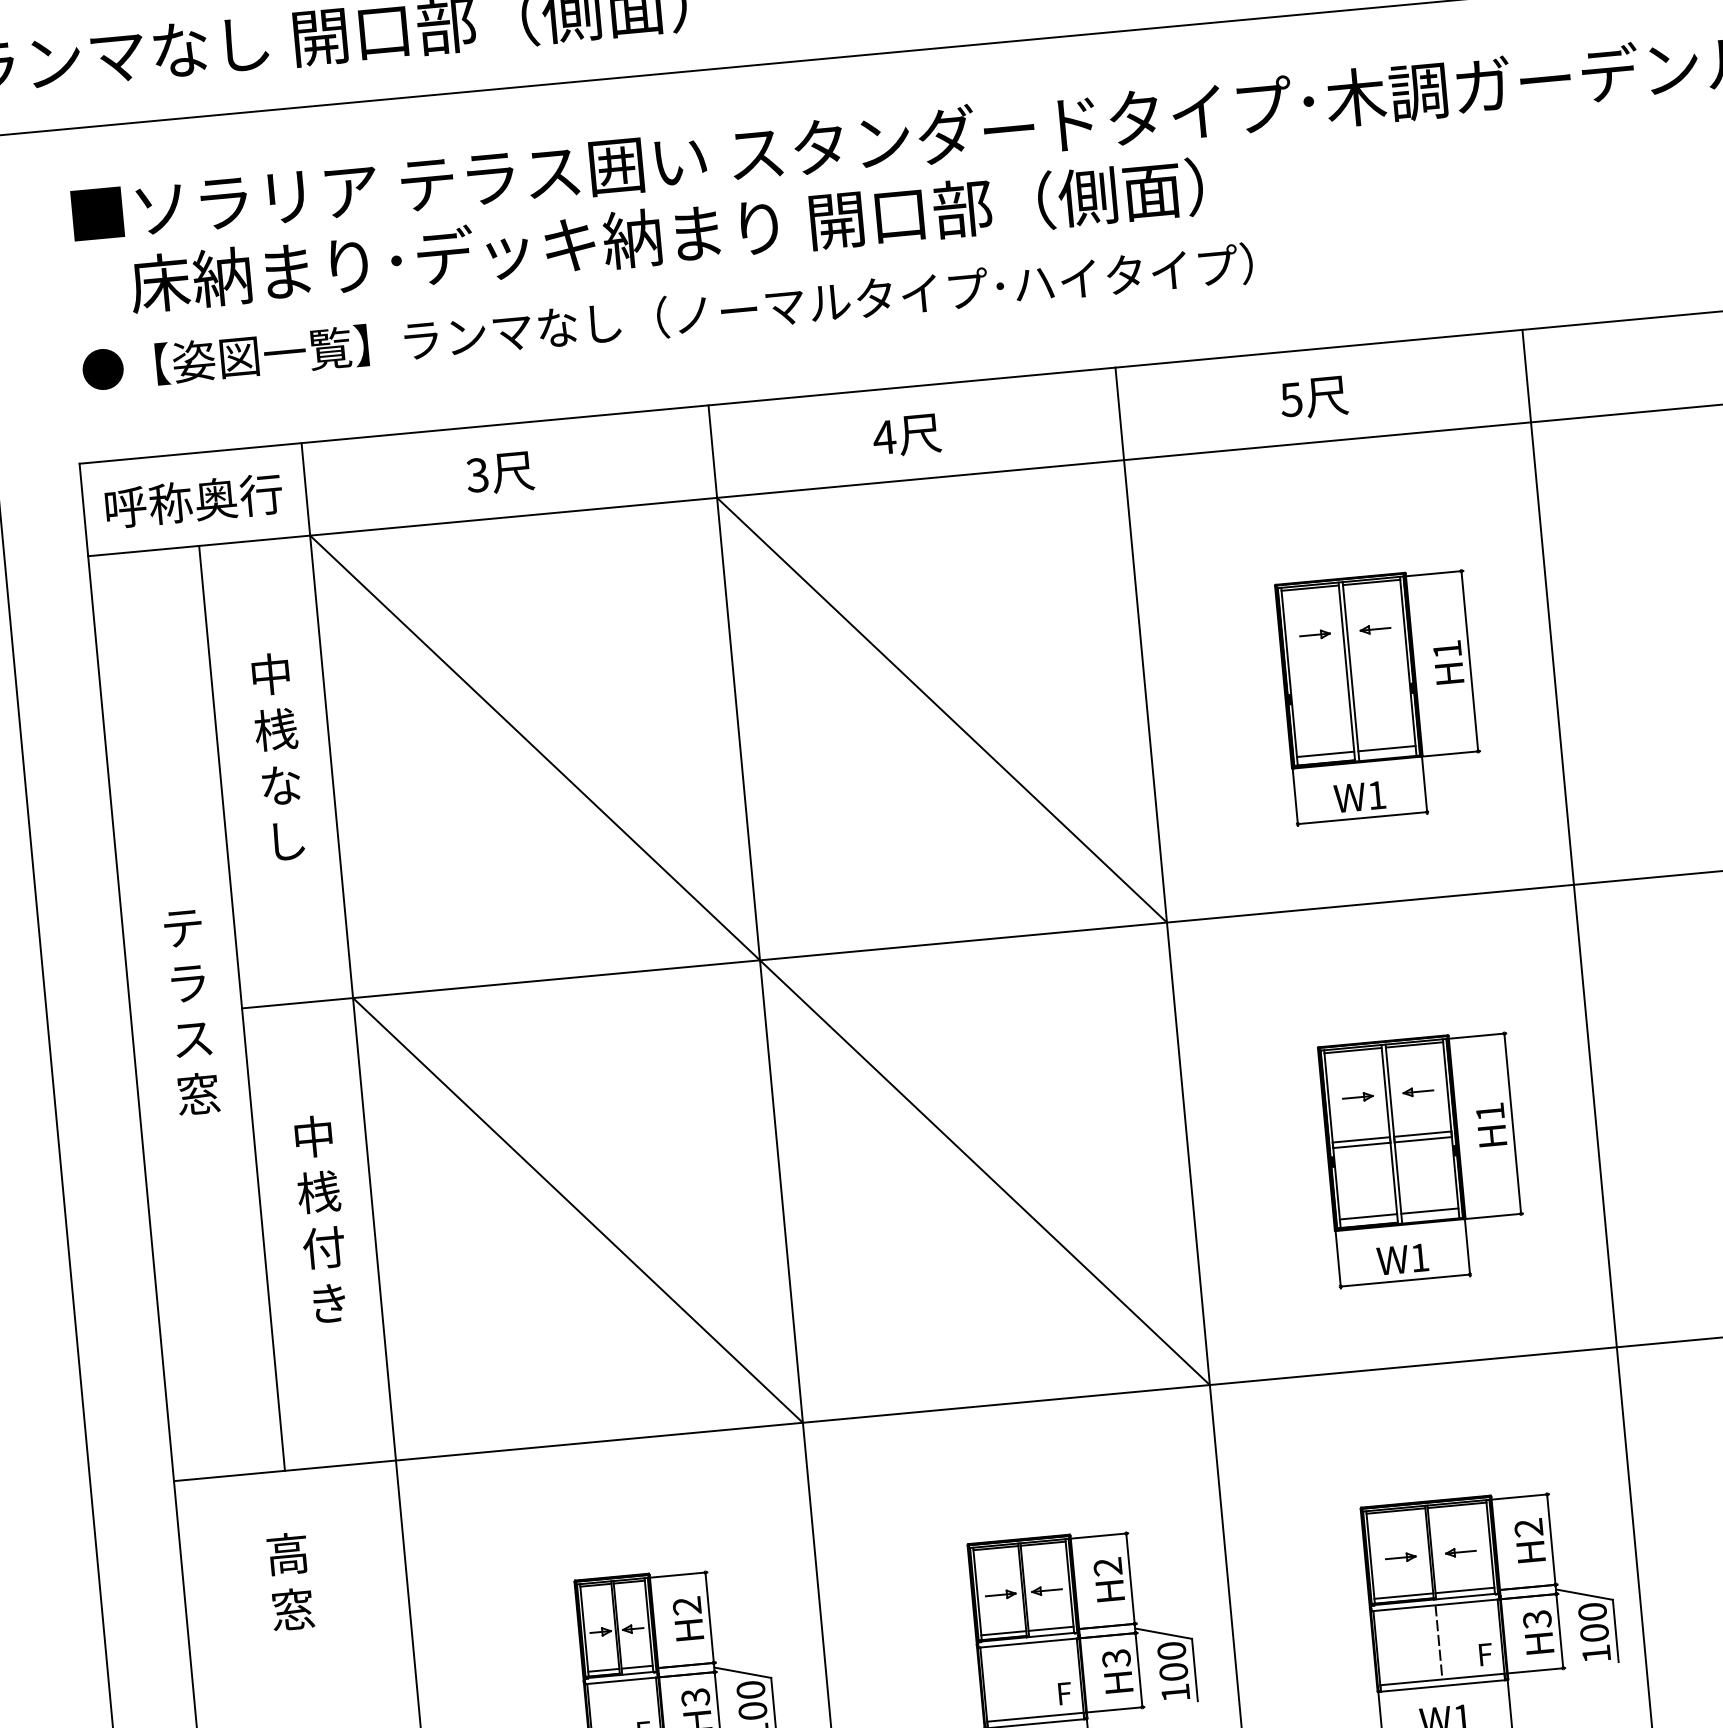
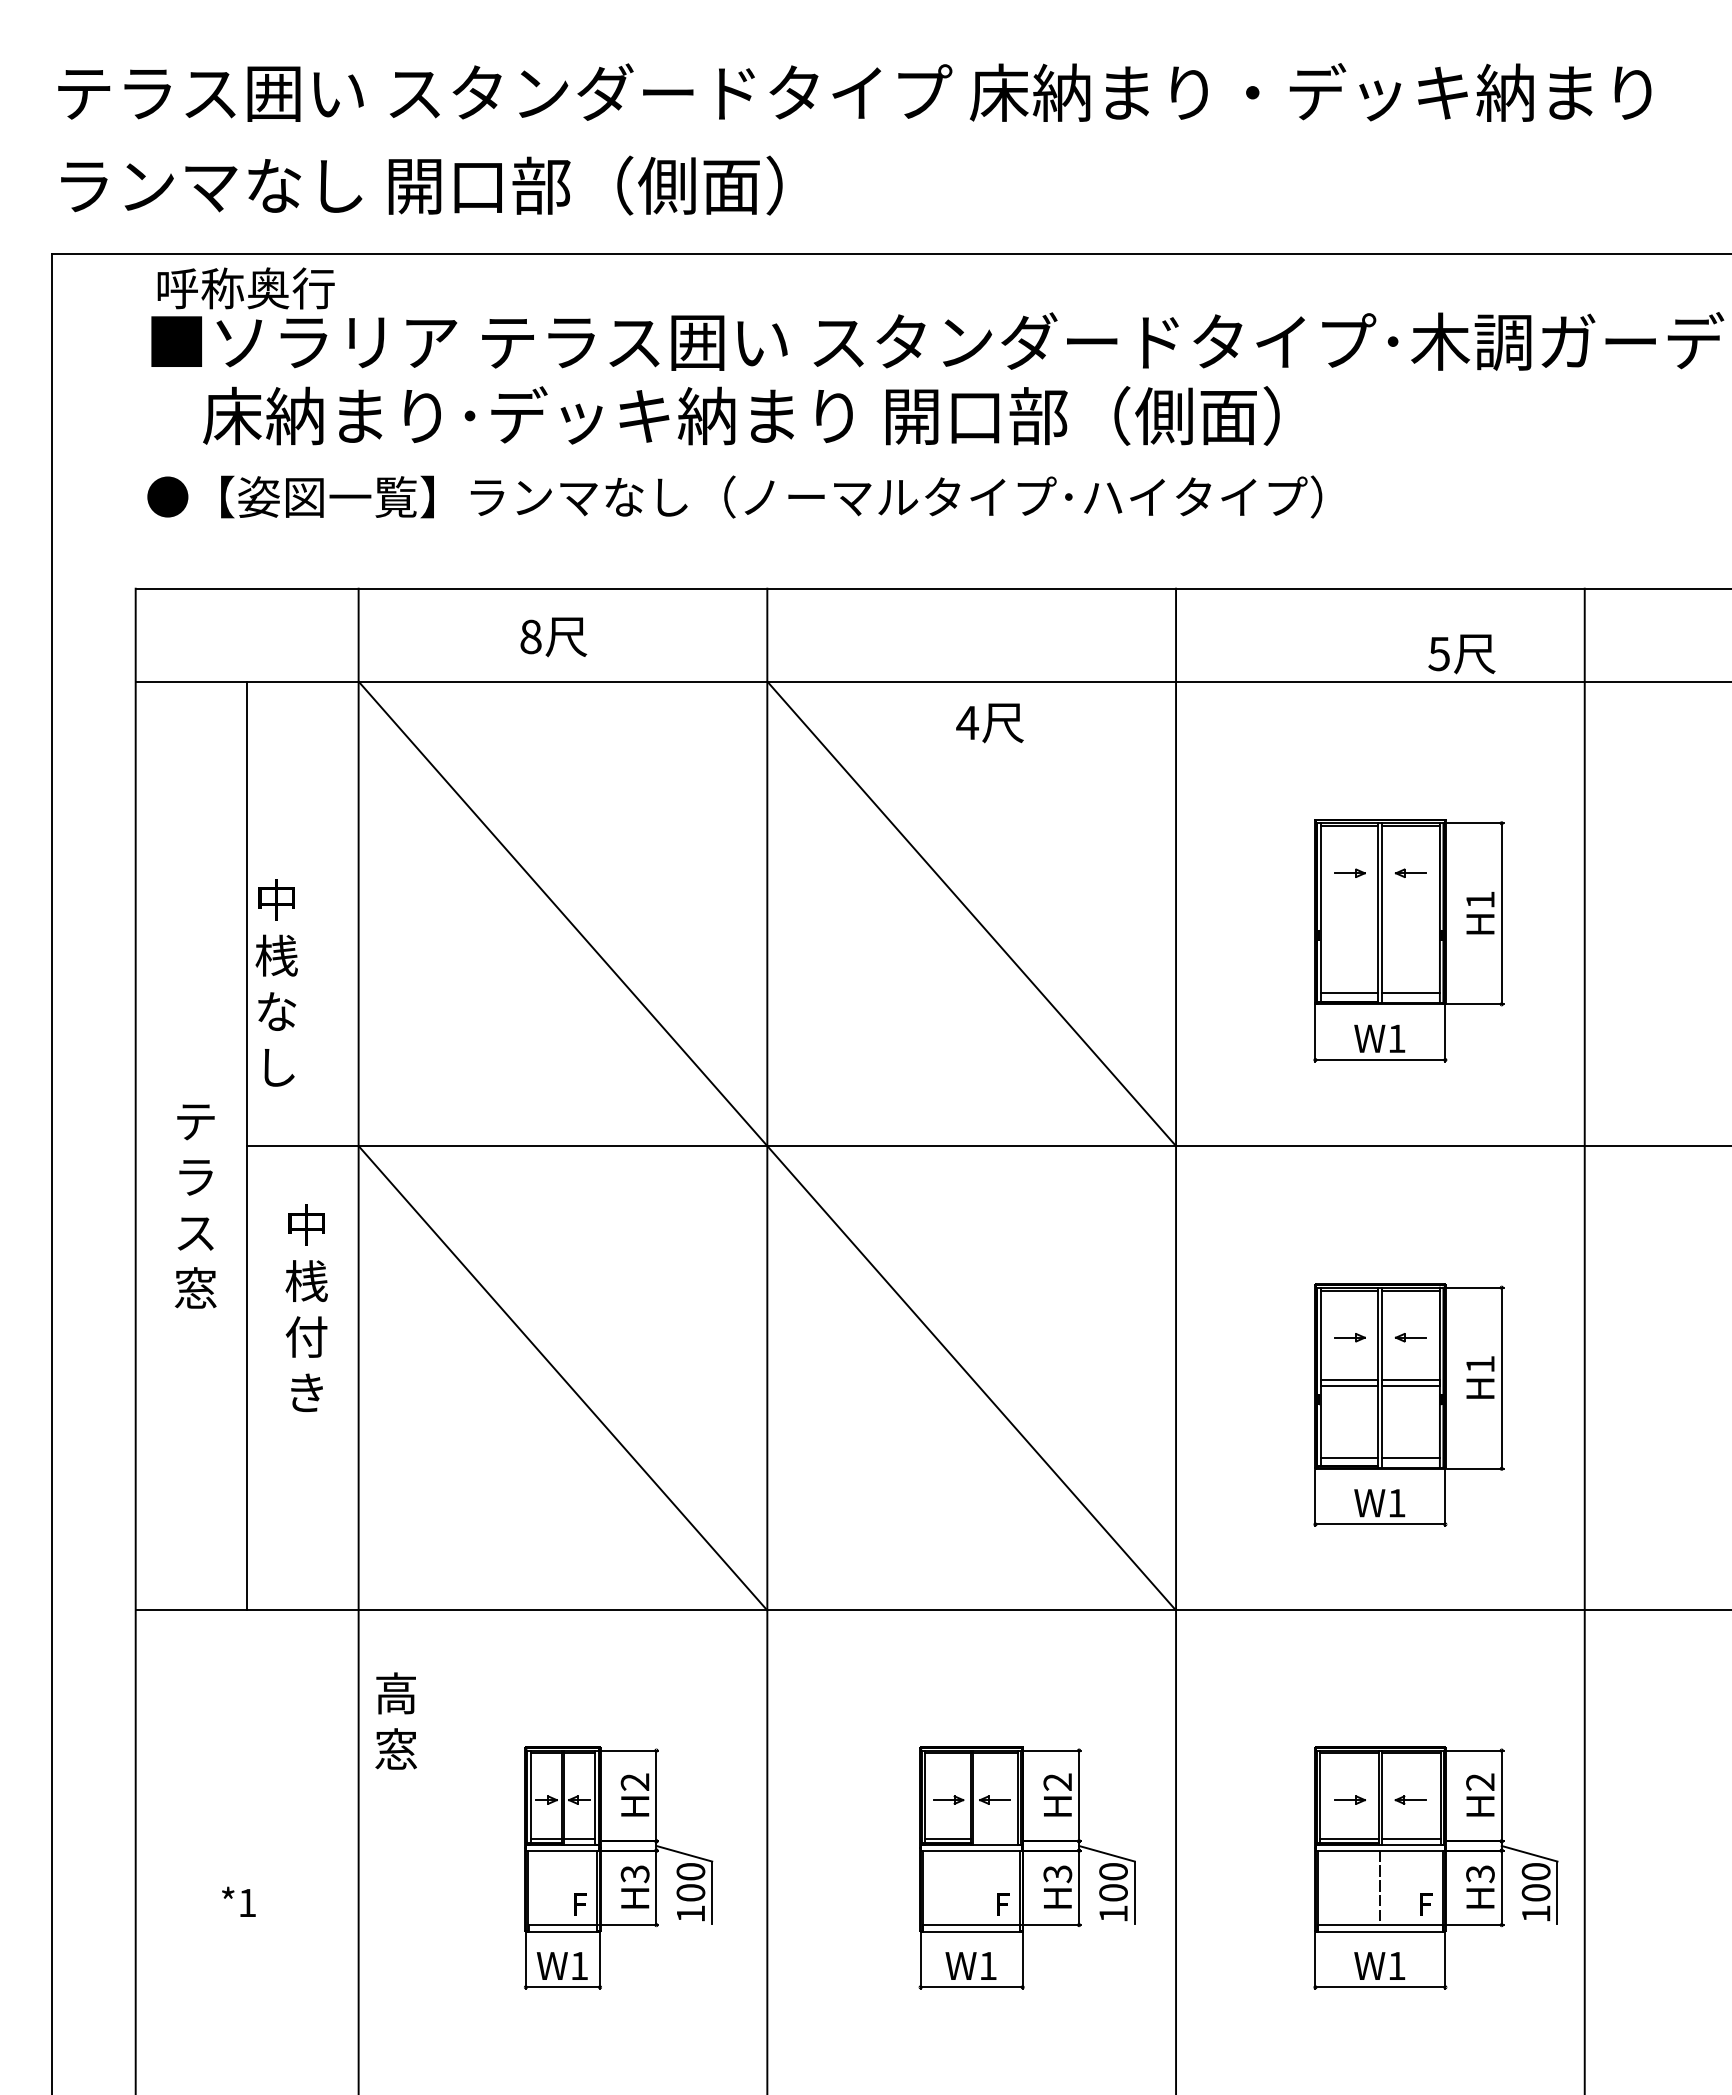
text: (1313, 398) -> (1461, 654), moved
text: (906, 436) -> (989, 723), moved
text: (477, 474) -> (530, 636), 3 -> 8
text: (193, 501) -> (245, 288), moved
text: (278, 756) -> (276, 982), moved
text: (190, 1012) -> (195, 1206), moved
text: (321, 1218) -> (306, 1307), moved
text: (289, 1580) -> (395, 1720), moved
line: (1050, 1628) -> (994, 1838), removed

